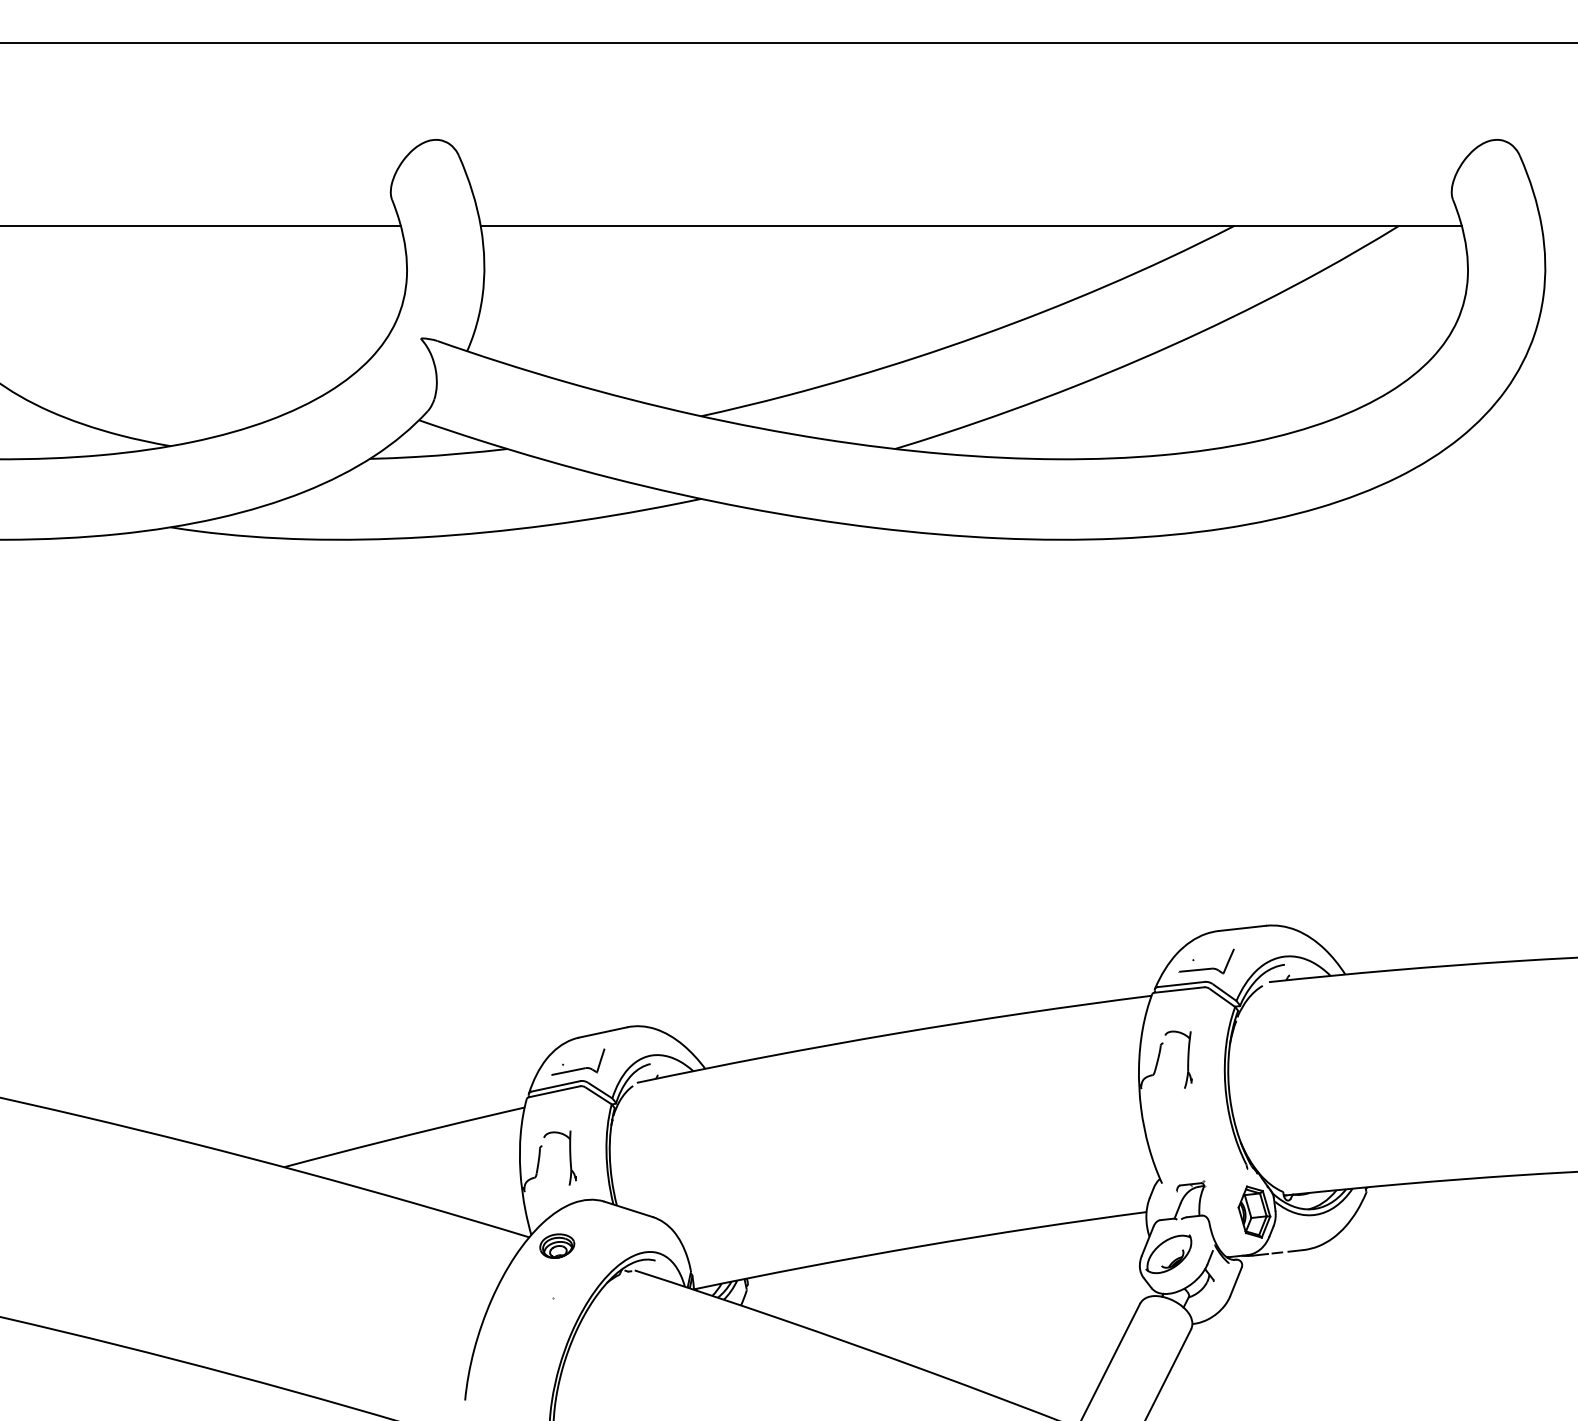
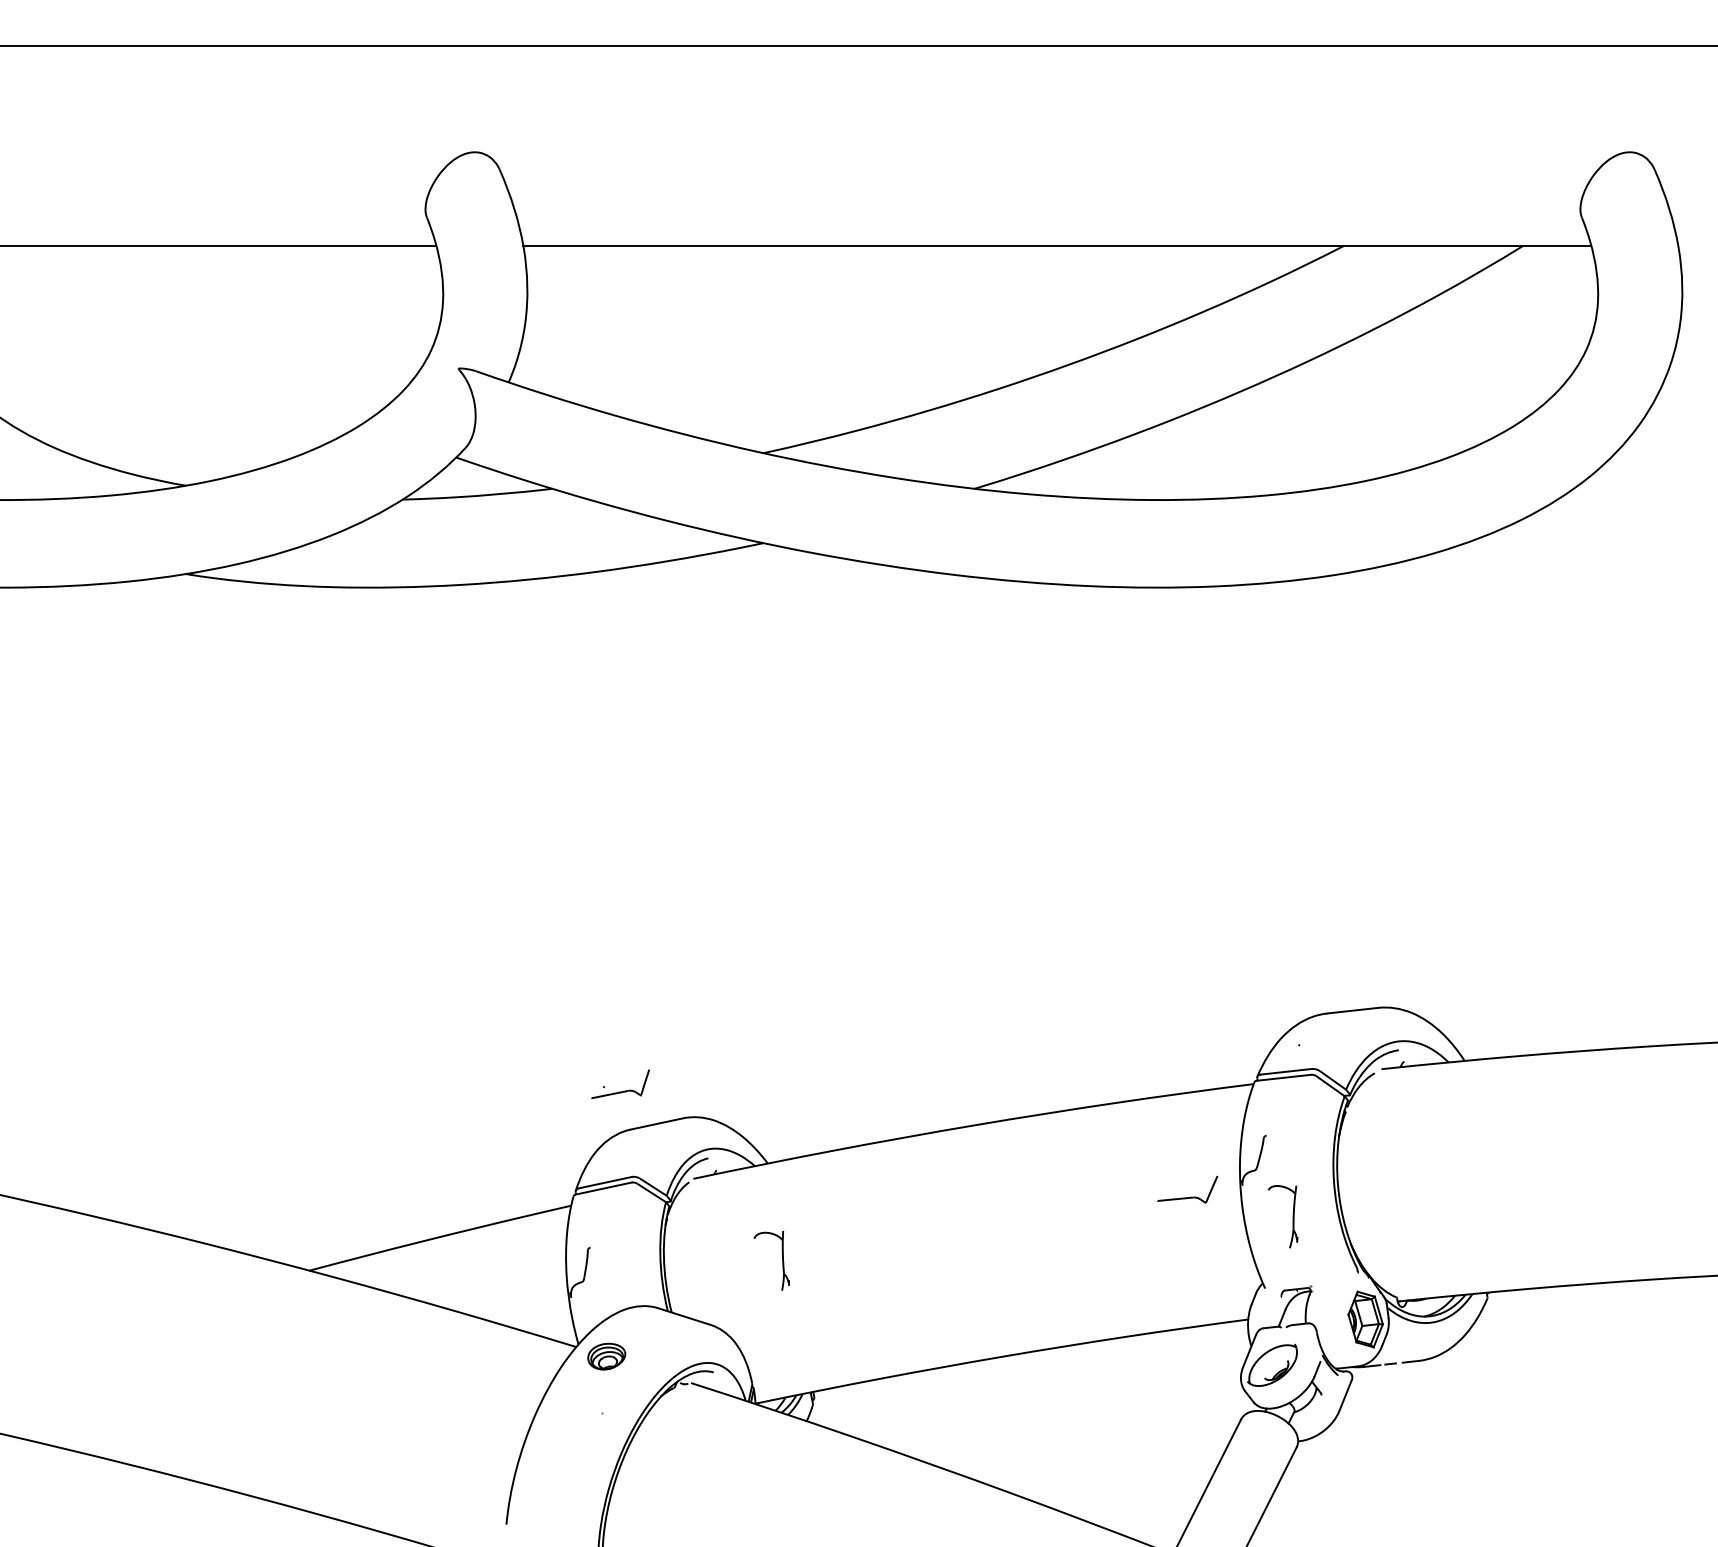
part: (1209, 967) -> (1190, 1196), moved
part: (1187, 1059) -> (1292, 1216), moved
part: (580, 1067) -> (623, 1090), moved
part: (569, 1157) -> (782, 1260), moved

